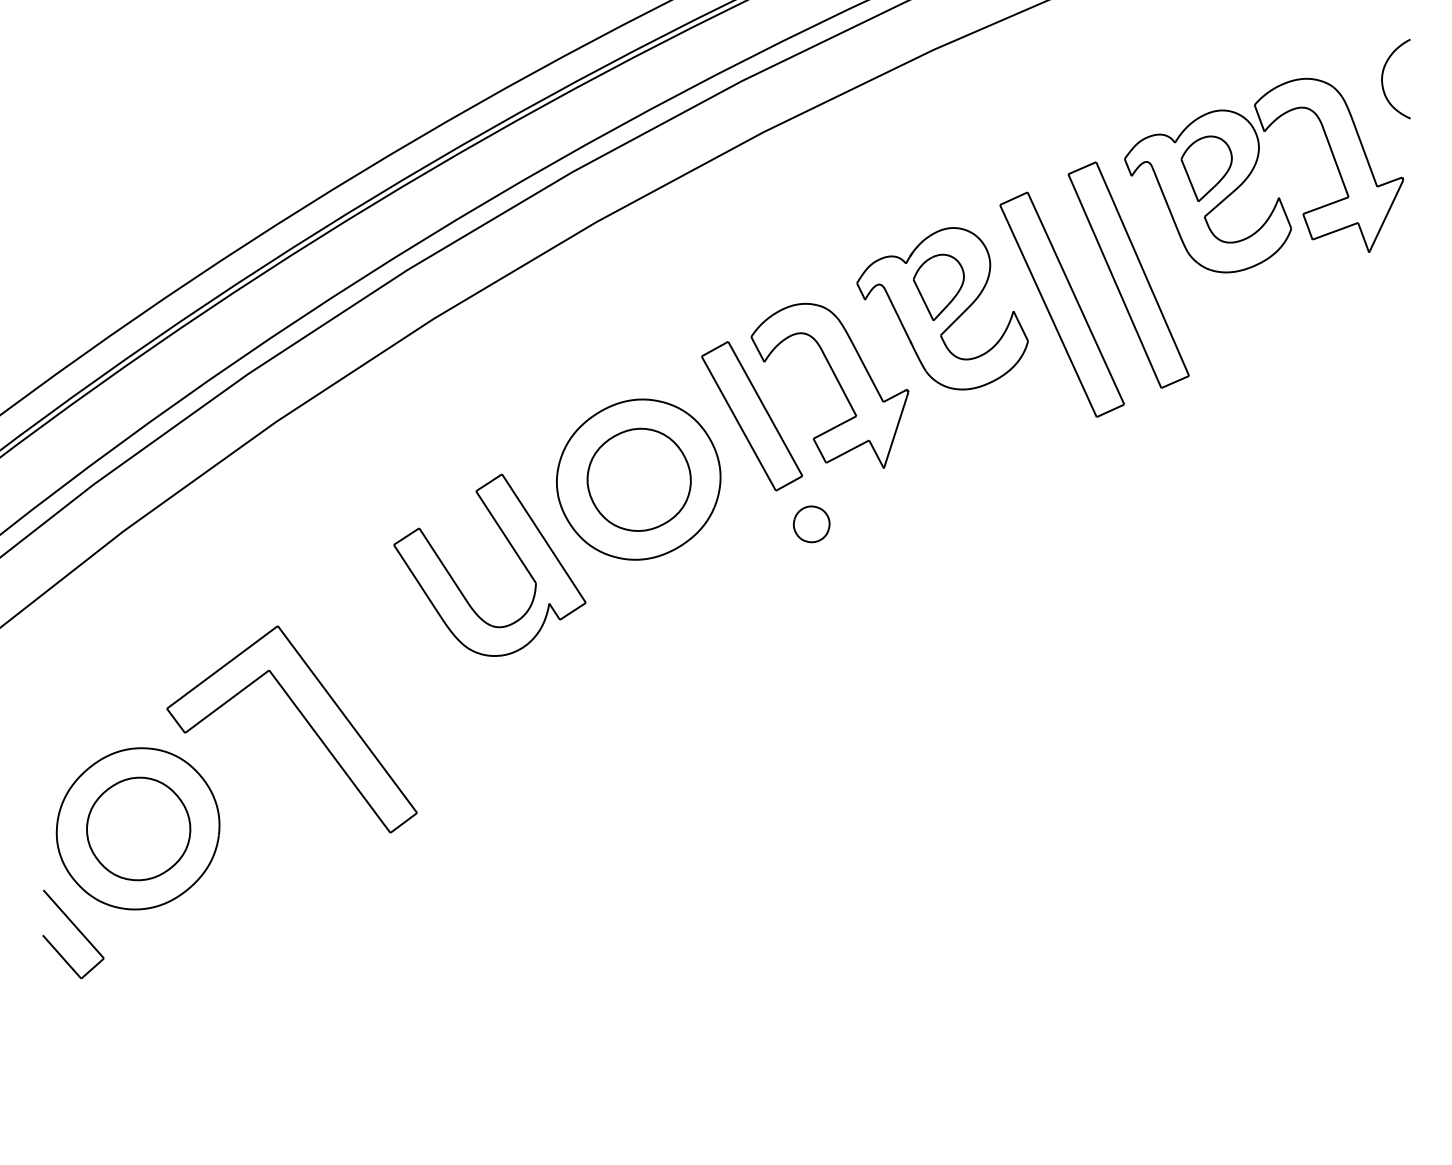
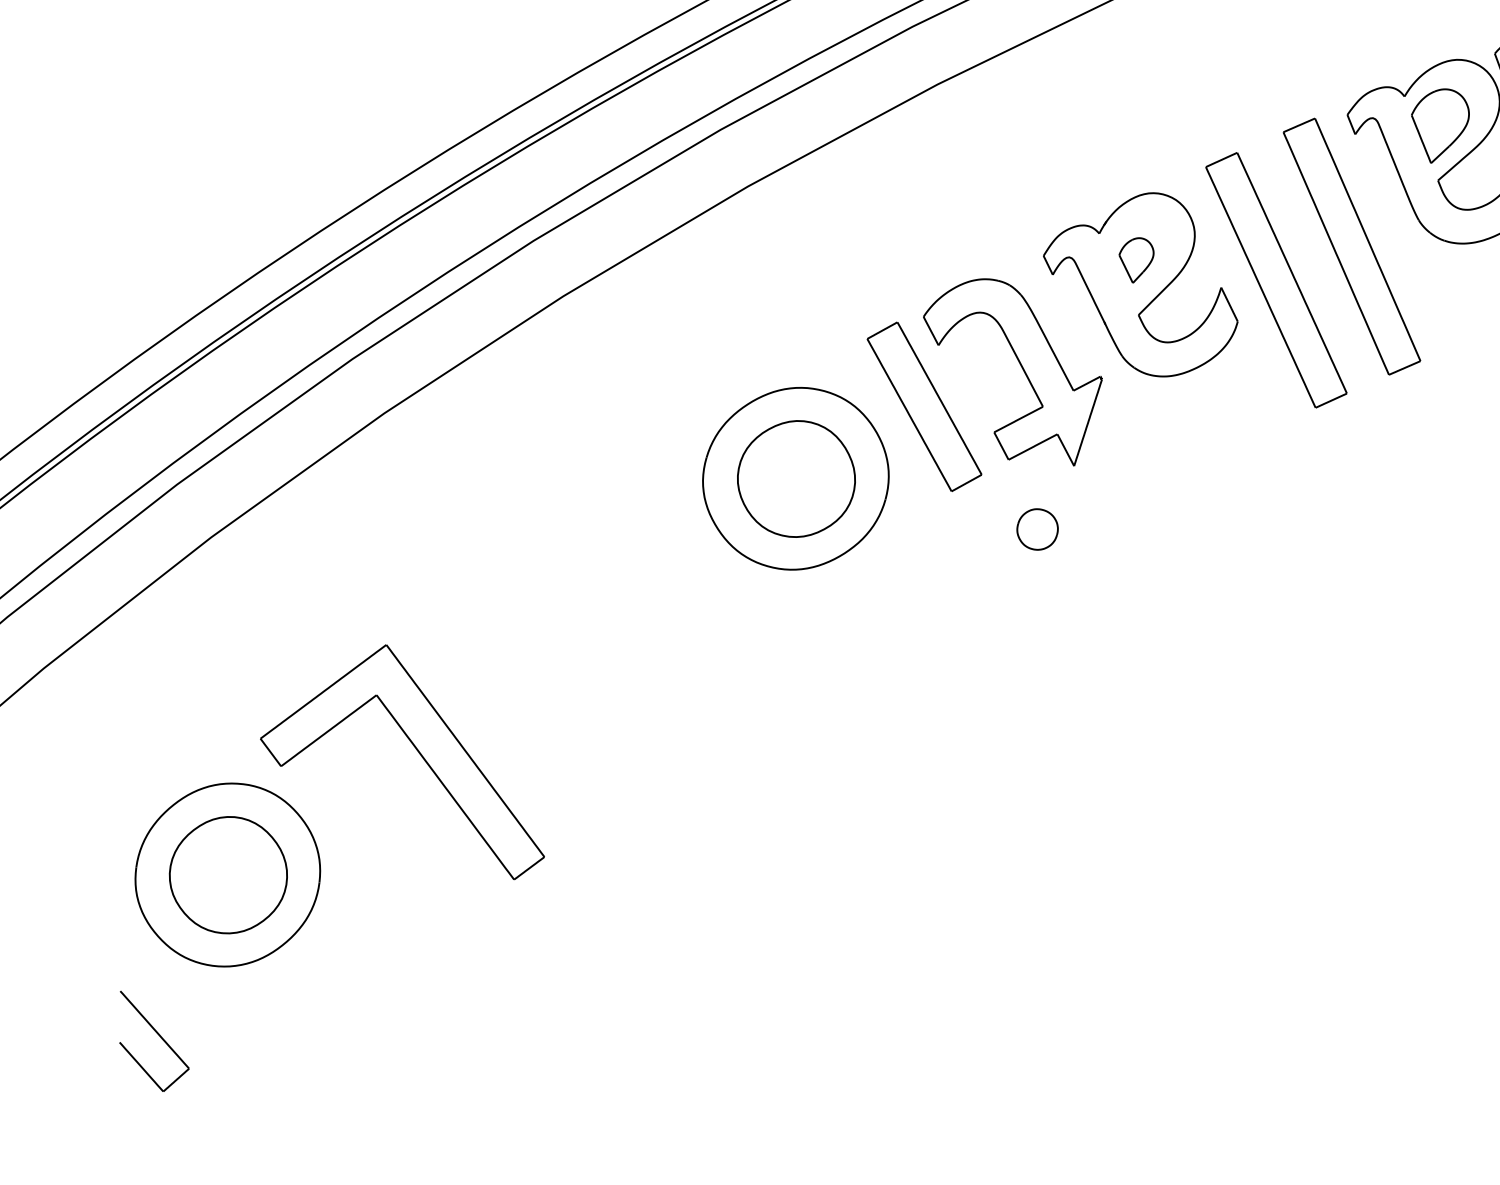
part: (938, 286) -> (1136, 259), size x0.6
part: (811, 524) -> (1037, 529), moved
part: (512, 549) -> (652, 558), removed
part: (73, 933) -> (154, 1040), moved

